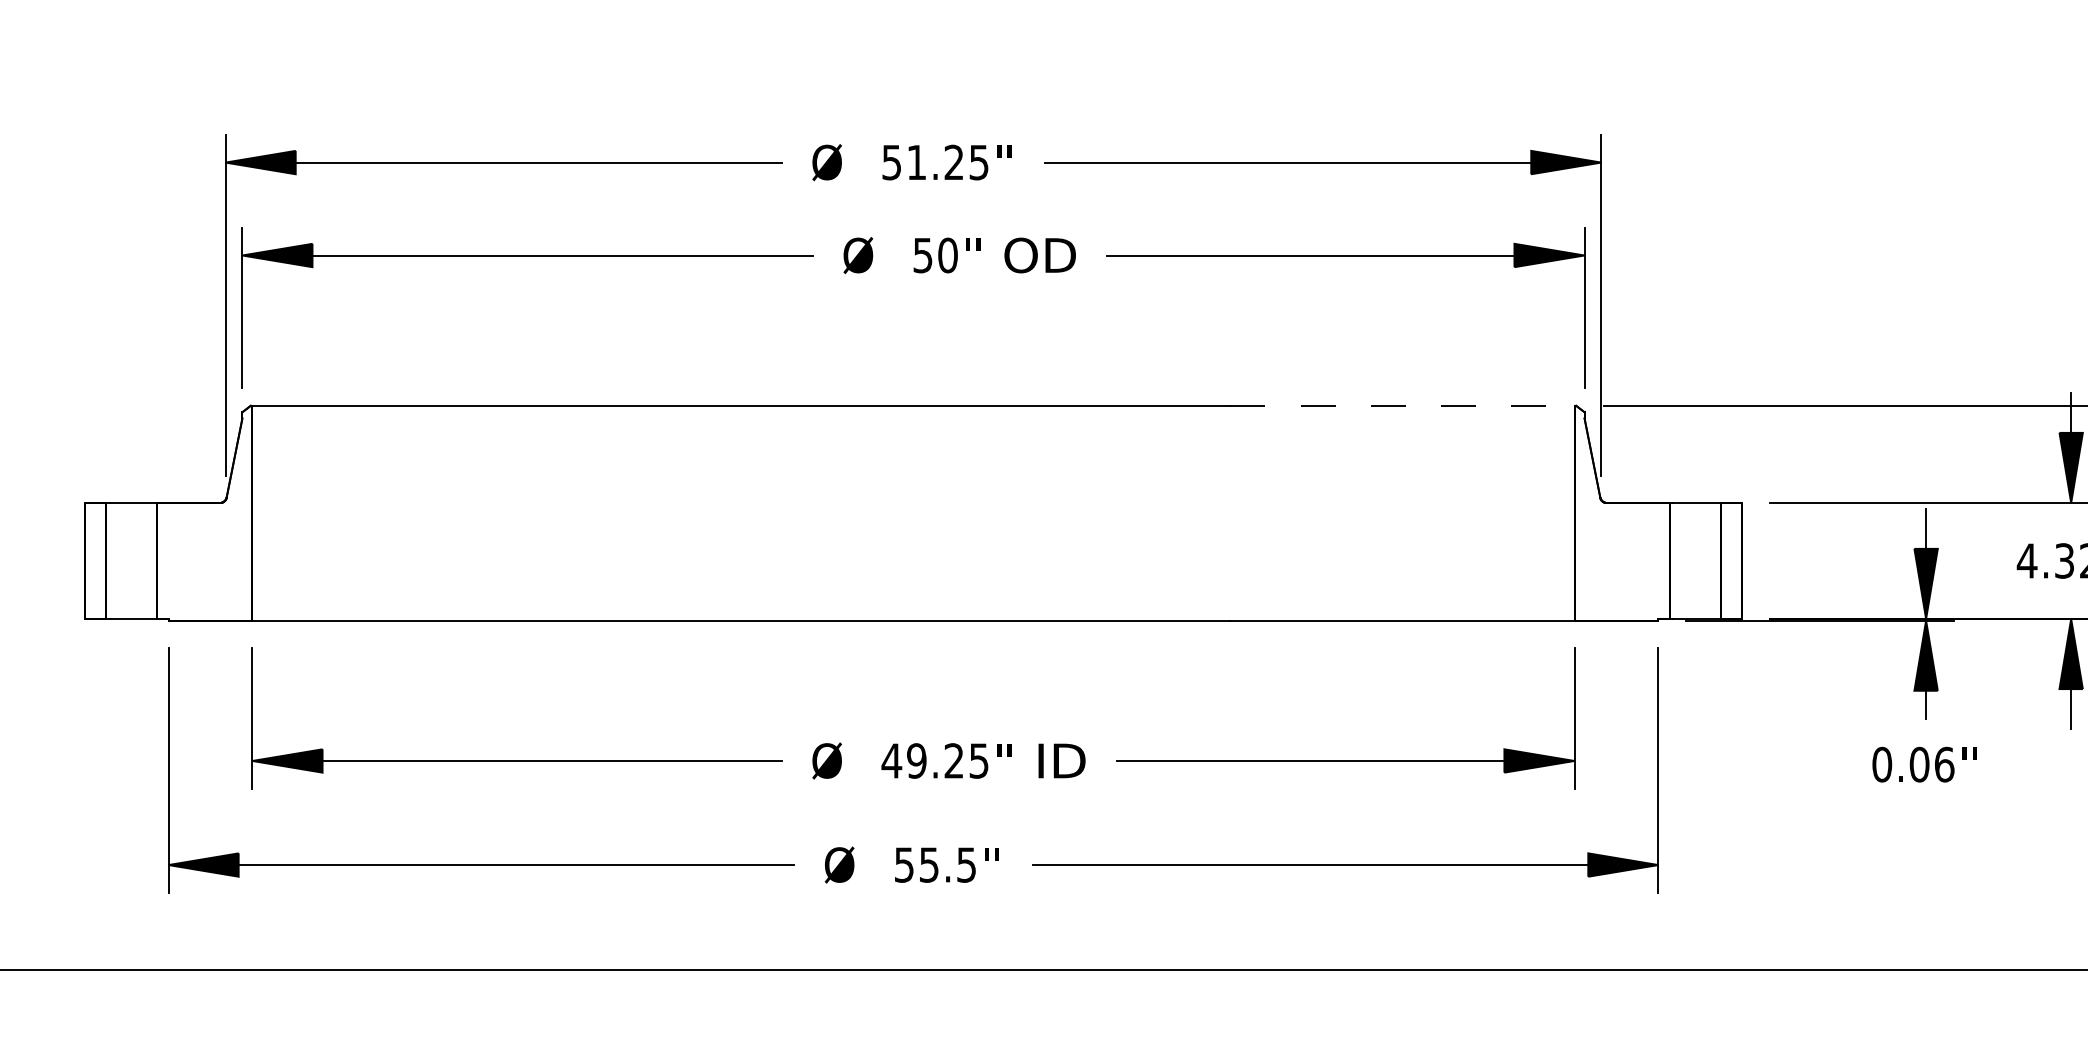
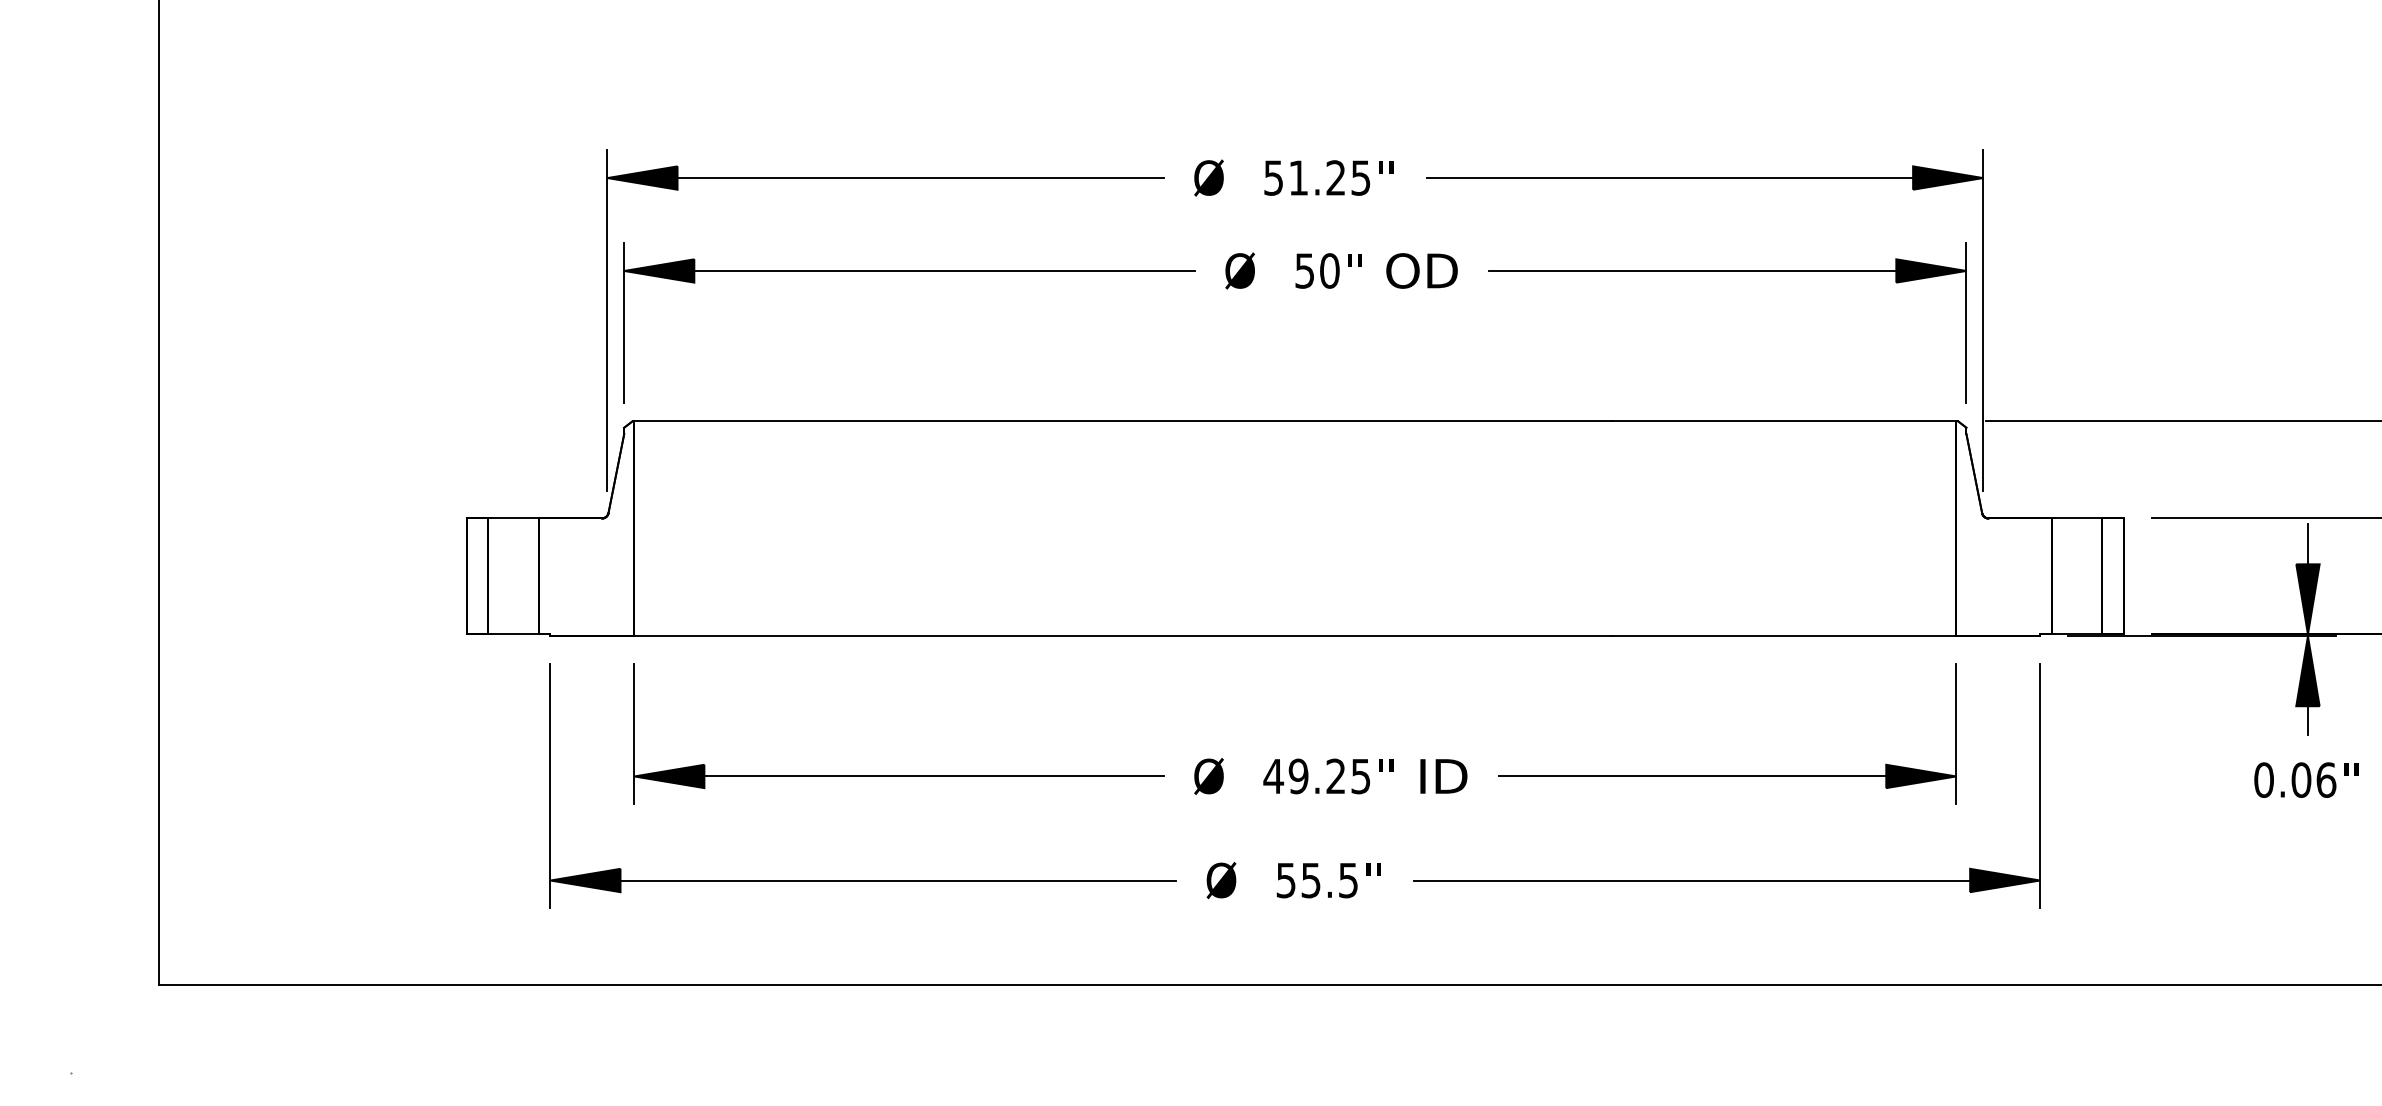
line: (1402, 406) -> (1784, 421), dashed -> solid

